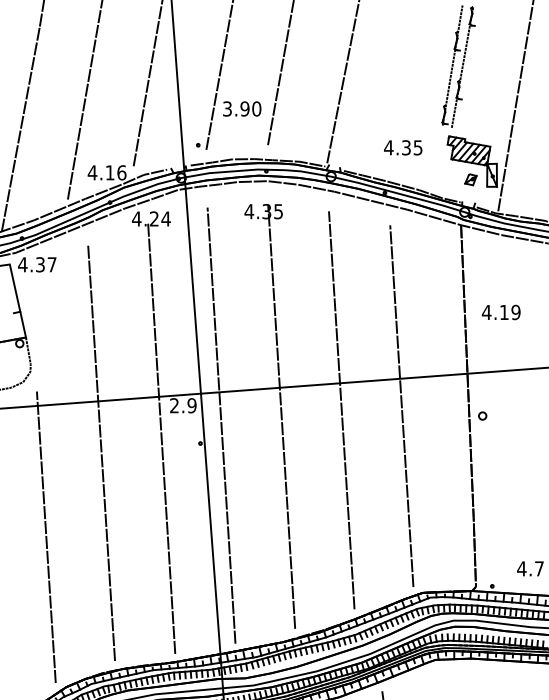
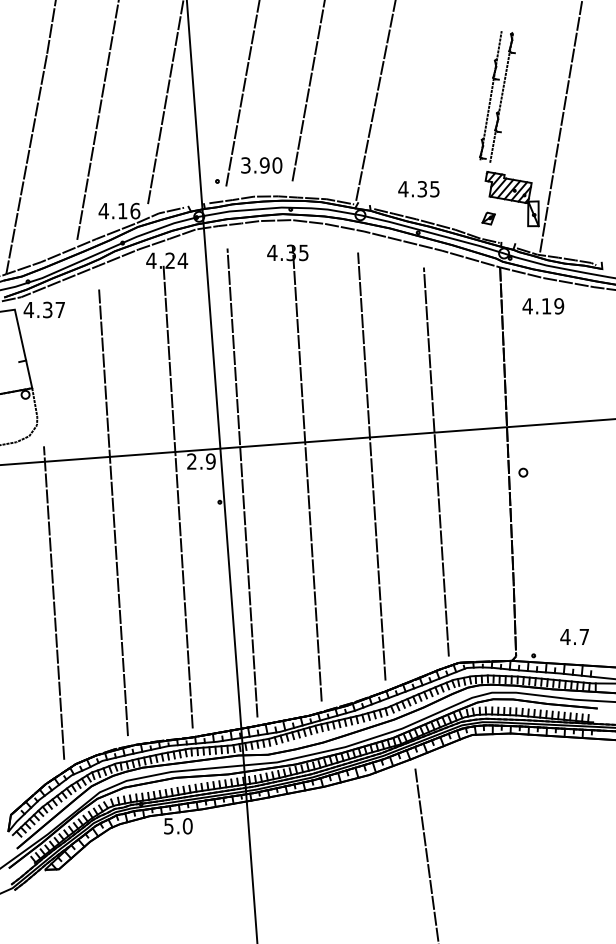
text: (241, 109) -> (261, 165), moved
text: (402, 148) -> (418, 189), moved
part: (470, 179) -> (488, 218), moved
text: (501, 312) -> (543, 306), moved

